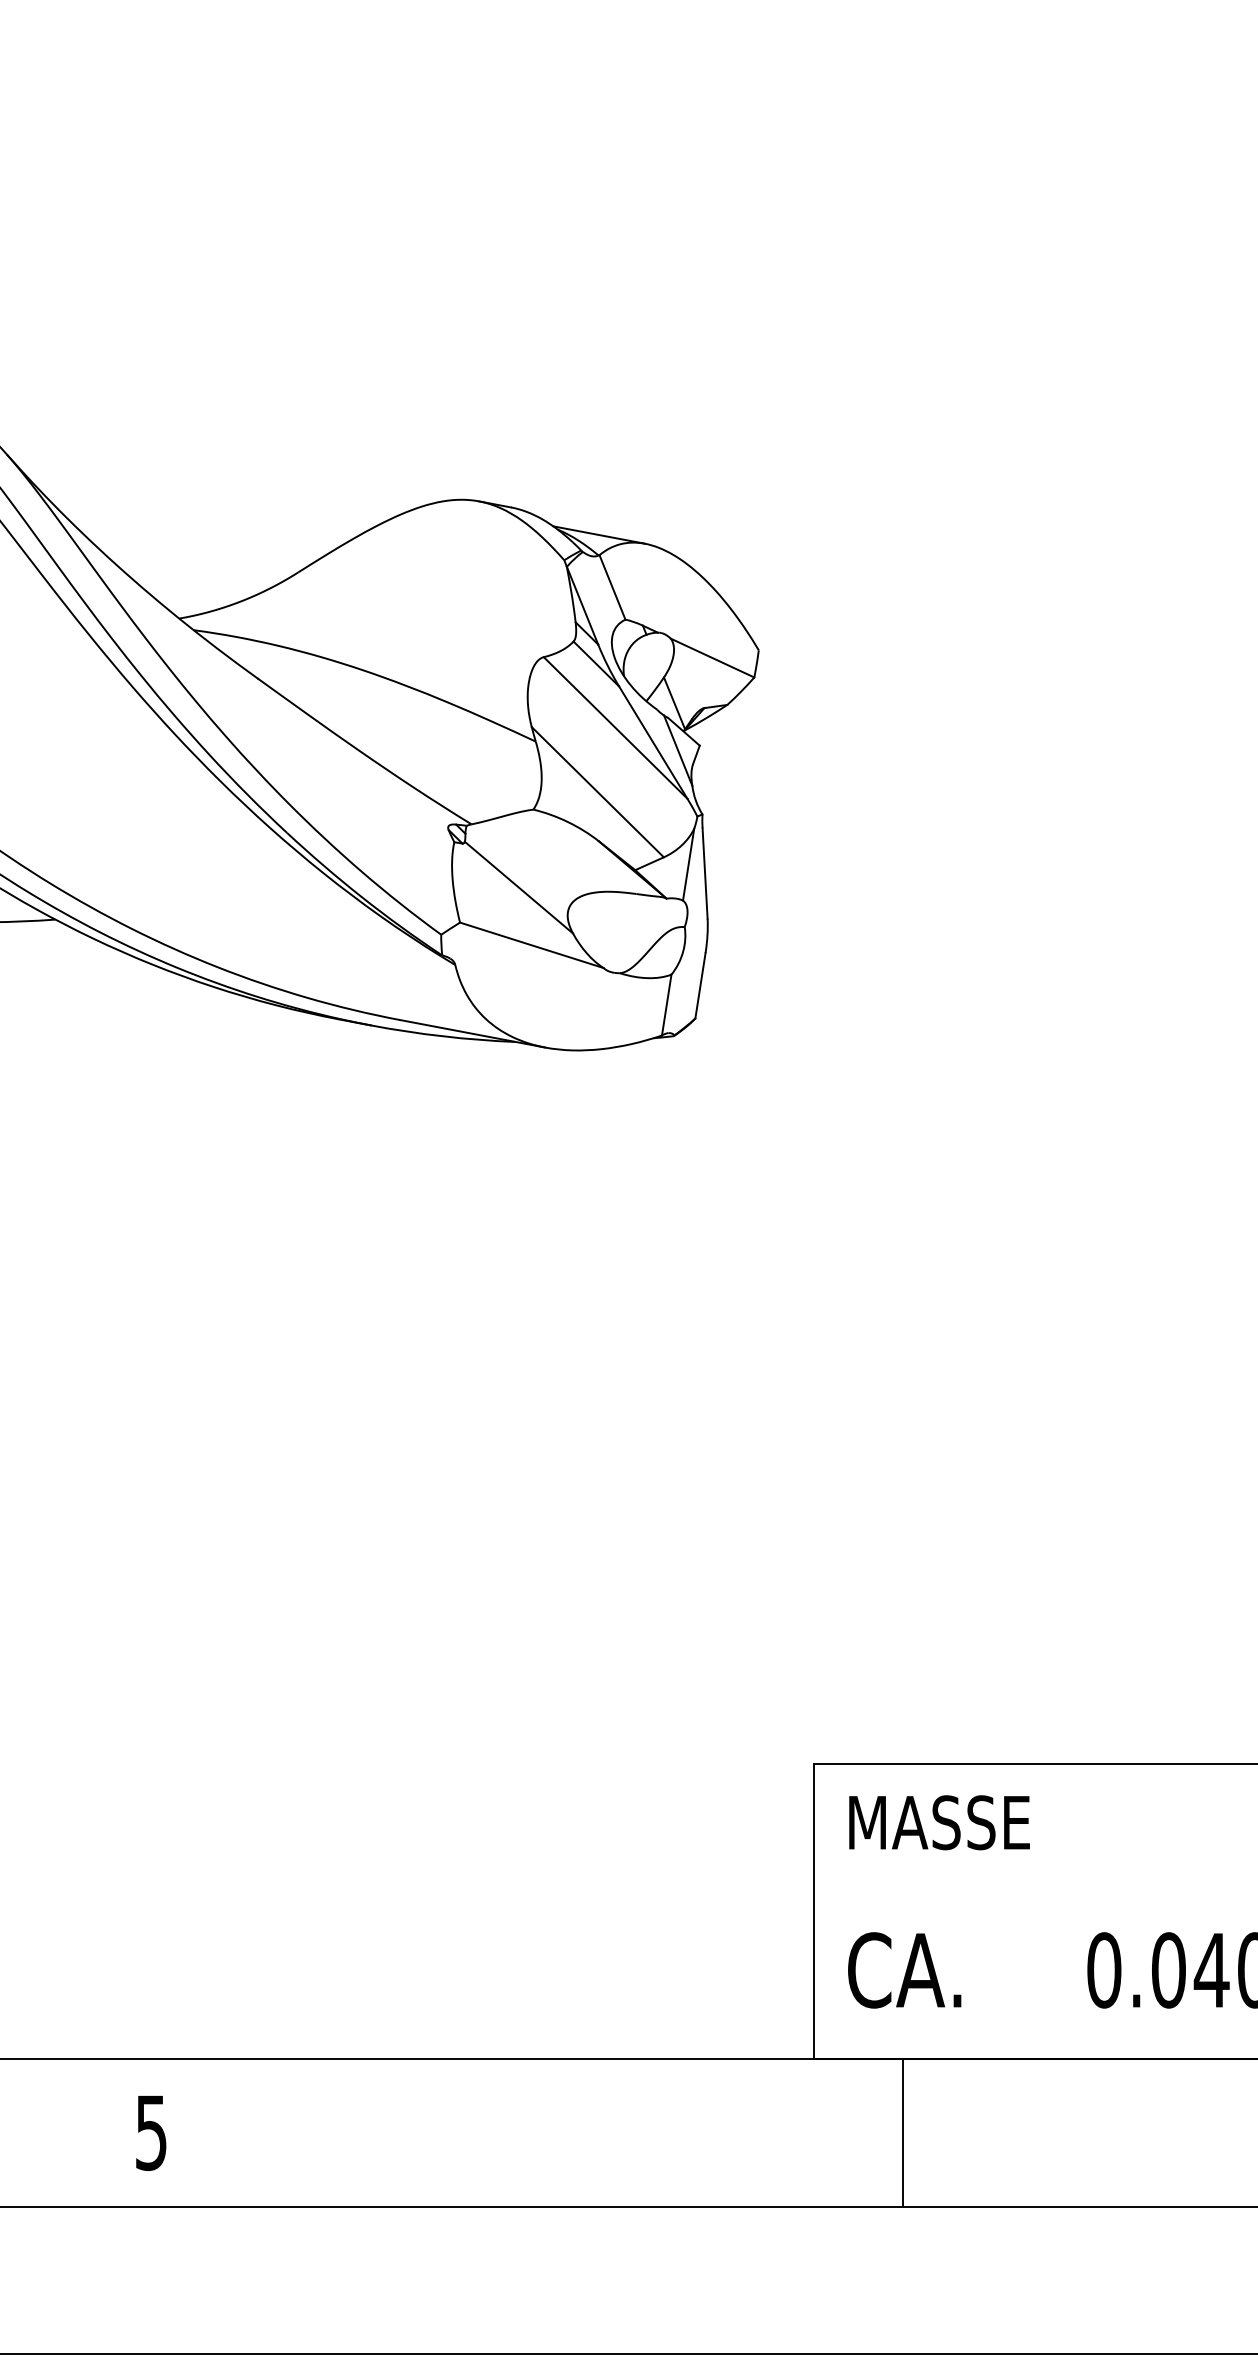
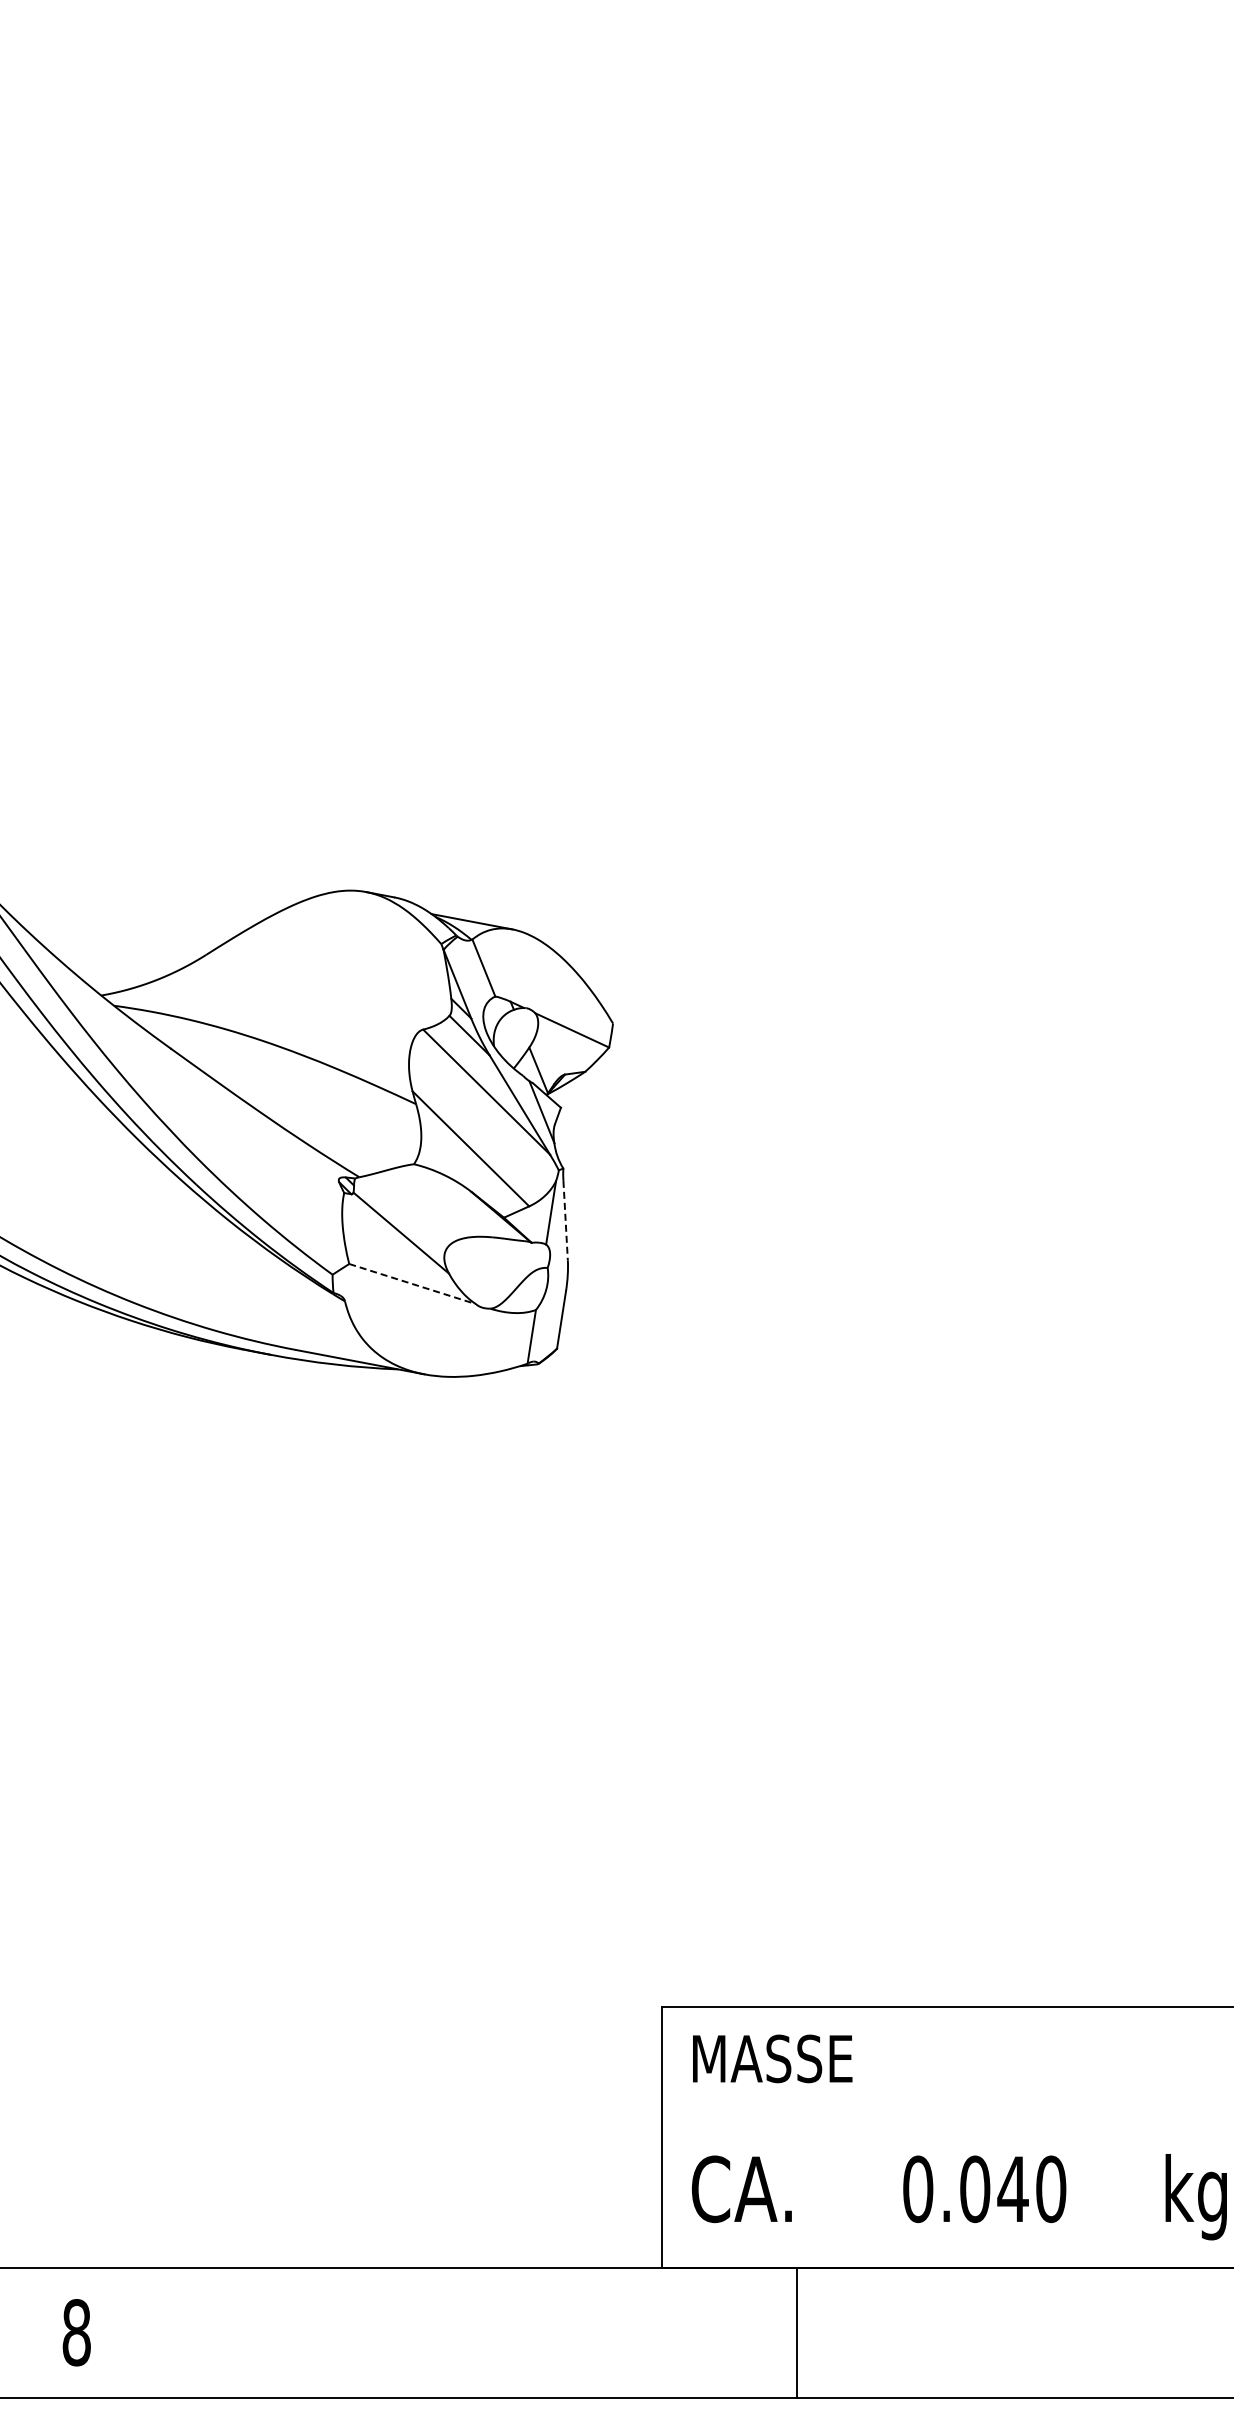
line: (704, 873) -> (565, 1220), solid -> dashed
line: (531, 945) -> (412, 1284), solid -> dashed
text: (151, 2132) -> (76, 2332), 5 -> 8
line: (903, 2132) -> (797, 2332), moved

